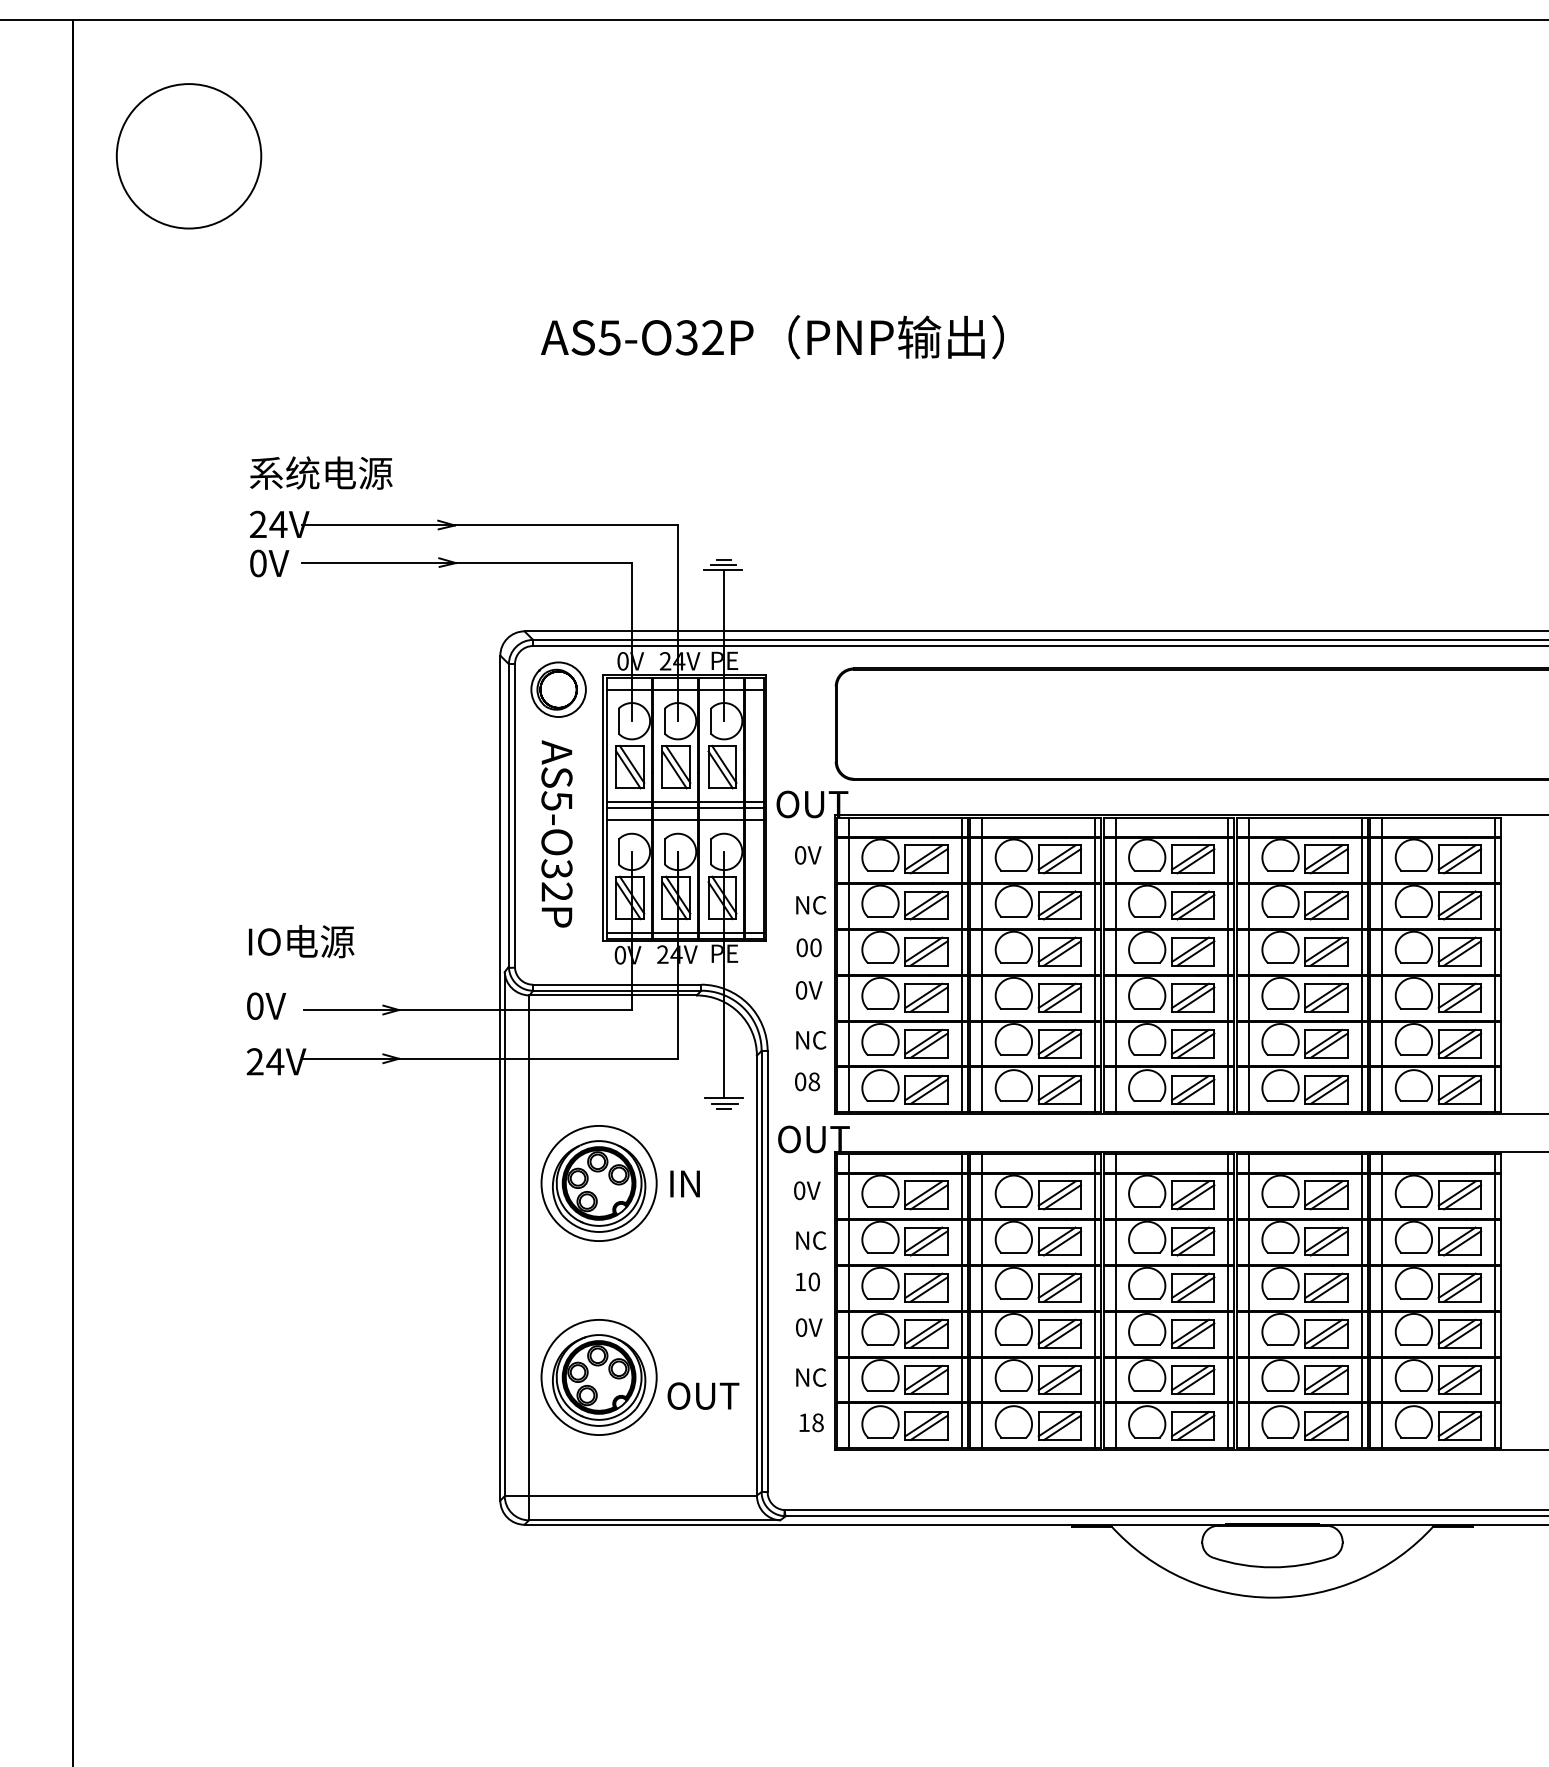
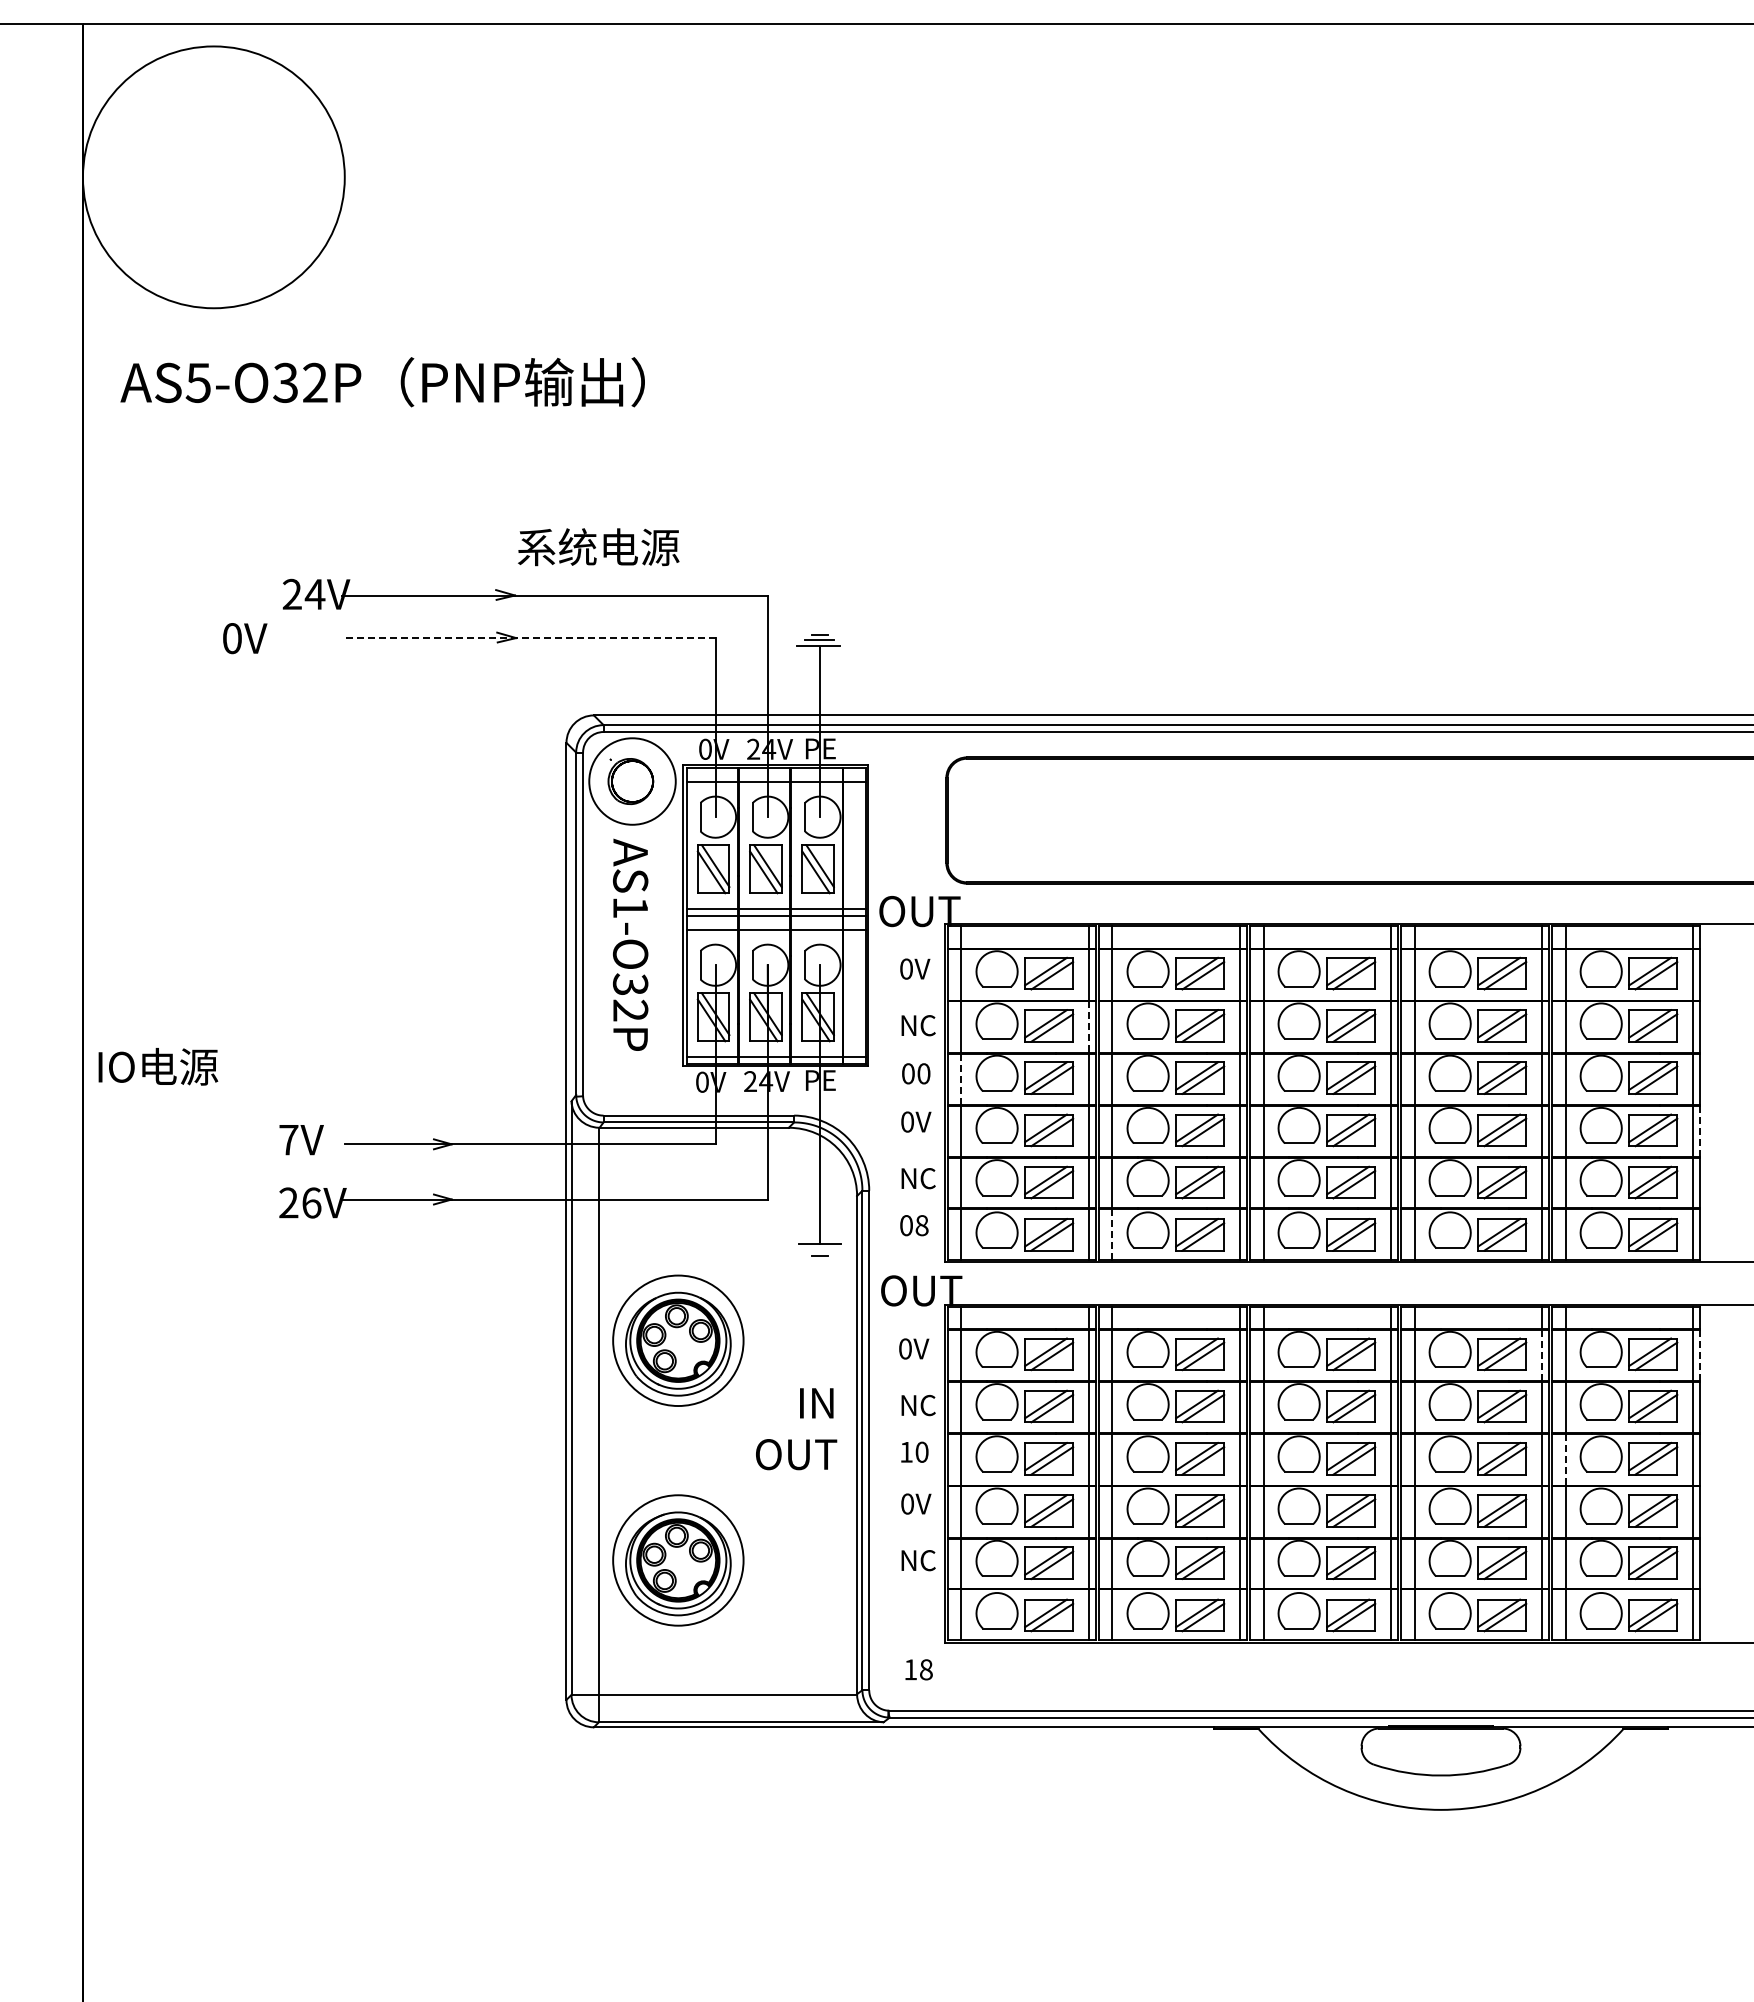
circle: (188, 156) -> (213, 177), size x1.6
text: (772, 337) -> (382, 382), moved
text: (321, 473) -> (598, 547), moved
text: (269, 563) -> (245, 638), moved
line: (466, 563) -> (528, 638), solid -> dashed
circle: (558, 689) -> (632, 781), size x1.4
text: (555, 800) -> (629, 907), AS5-O32P -> AS1-O32P
line: (961, 906) -> (1088, 1027), solid -> dashed
text: (301, 941) -> (158, 1066), moved
line: (849, 952) -> (961, 1079), solid -> dashed
line: (1500, 998) -> (1699, 1131), solid -> dashed
text: (254, 1005) -> (288, 1139), 0V -> 7V
text: (275, 1061) -> (311, 1202), 24V -> 26V
line: (982, 1089) -> (1112, 1234), solid -> dashed
line: (724, 1103) -> (820, 1250), removed
text: (684, 1184) -> (816, 1403), moved
line: (1362, 1196) -> (1542, 1355), solid -> dashed
line: (1500, 1196) -> (1699, 1355), solid -> dashed
line: (1382, 1288) -> (1565, 1459), solid -> dashed
text: (703, 1396) -> (796, 1454), moved
text: (811, 1422) -> (918, 1669), moved

